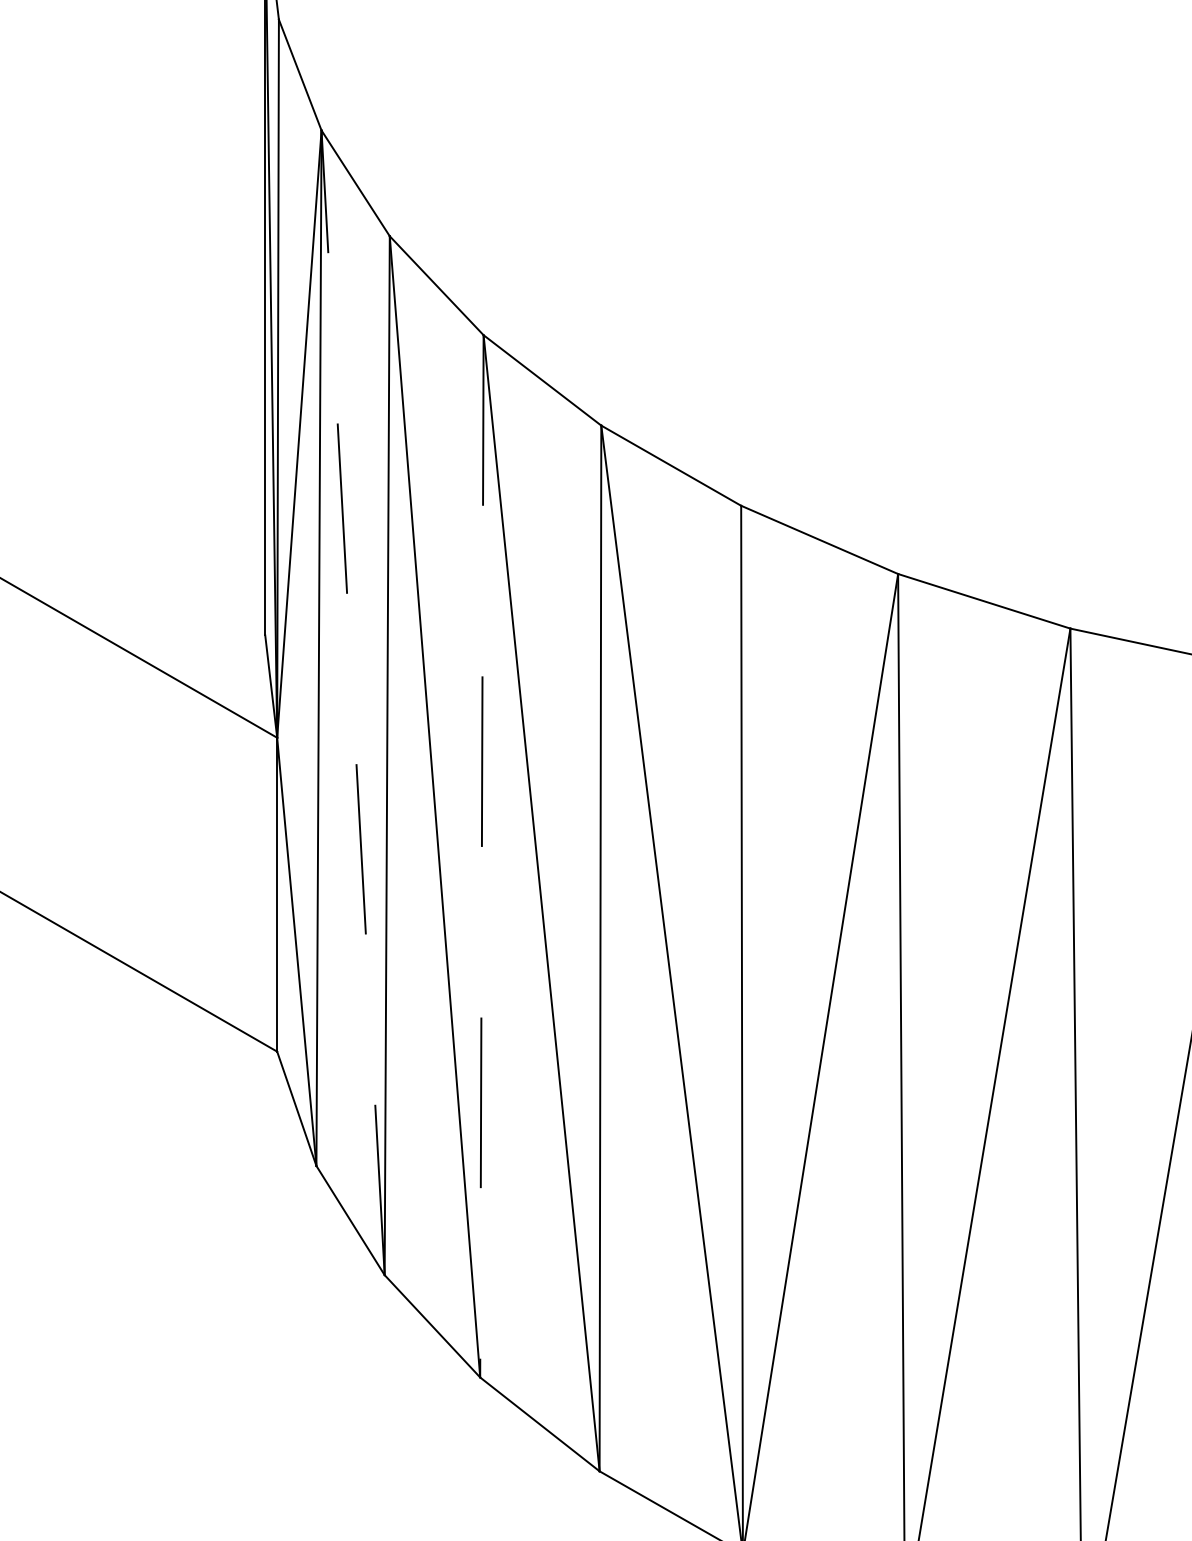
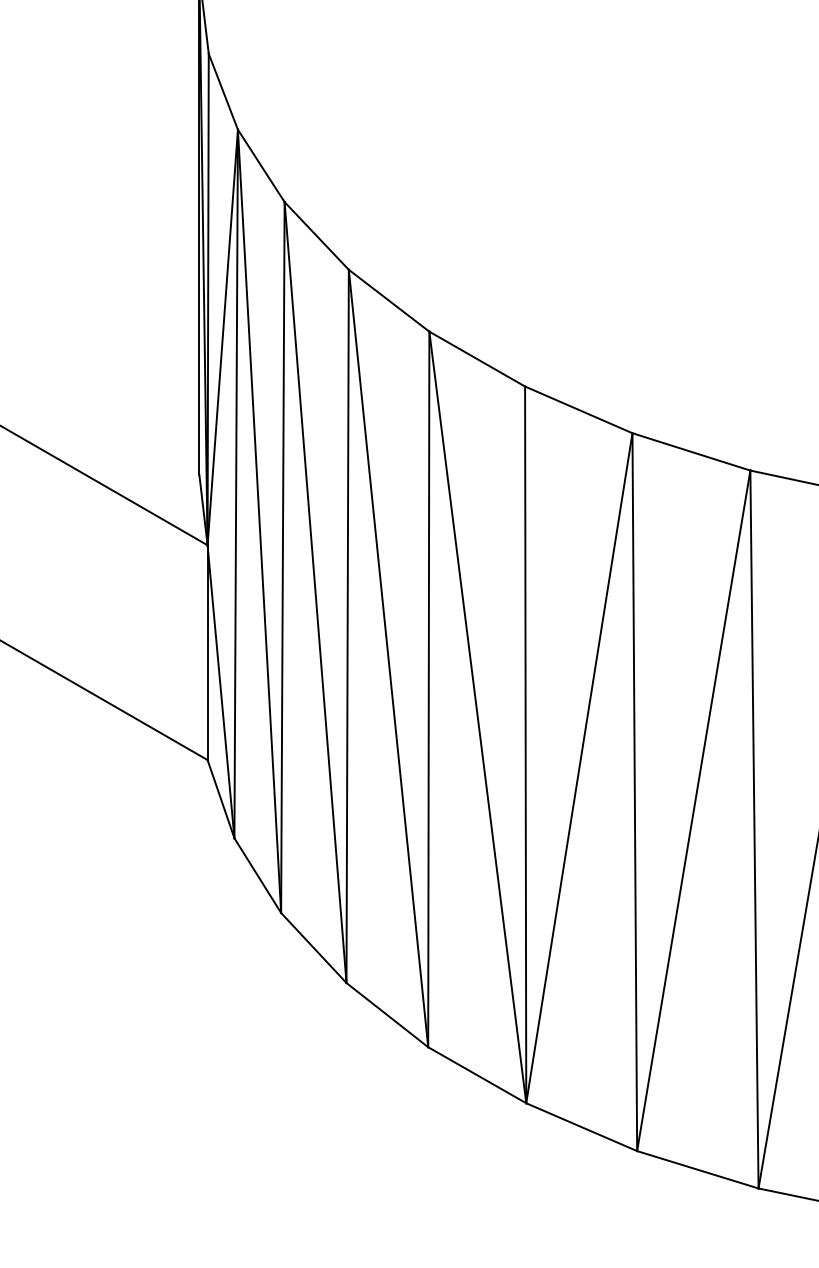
line: (353, 701) -> (259, 520), dashed -> solid
line: (481, 856) -> (347, 626), dashed -> solid

